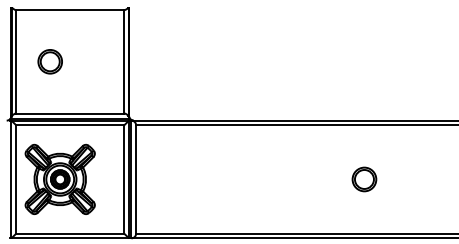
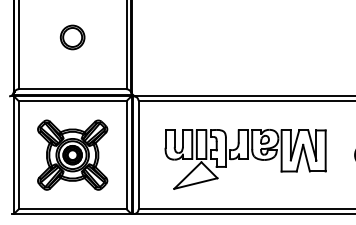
part: (49, 61) -> (71, 37), moved
part: (59, 178) -> (71, 154), moved
part: (243, 183) -> (245, 159), added

